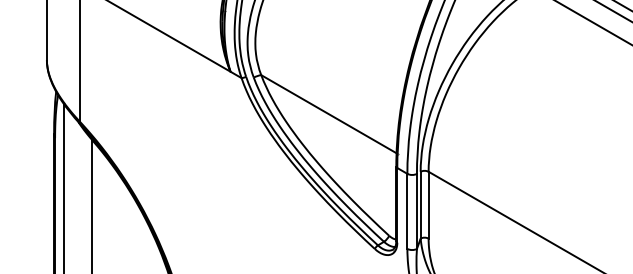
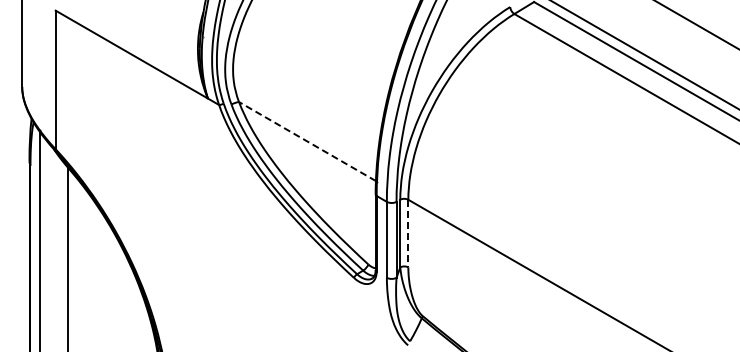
line: (328, 114) -> (307, 141), solid -> dashed
line: (428, 205) -> (408, 233), solid -> dashed

